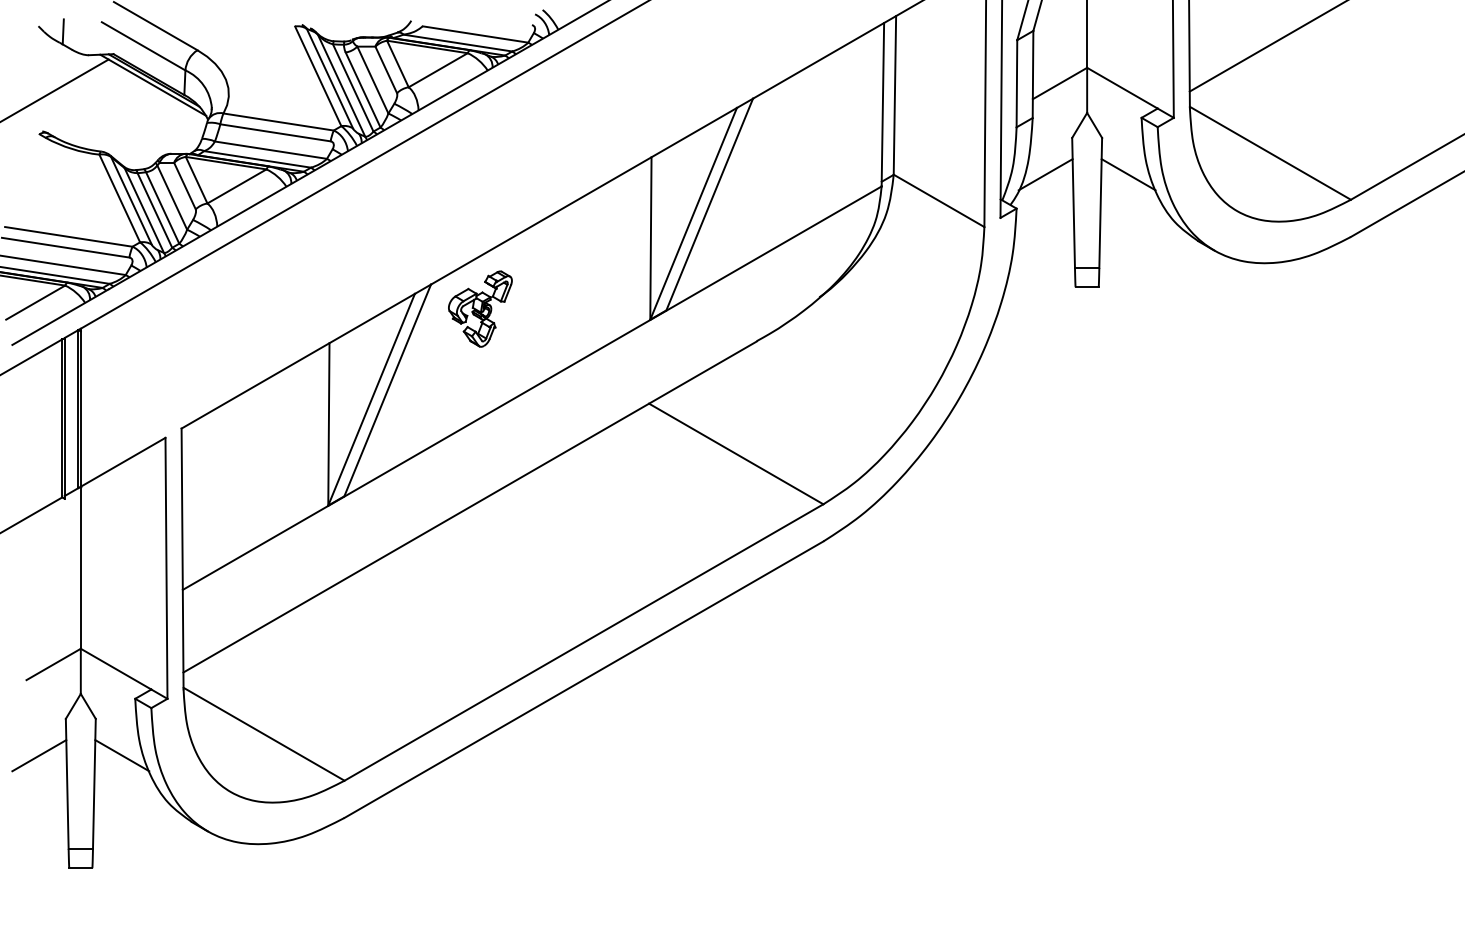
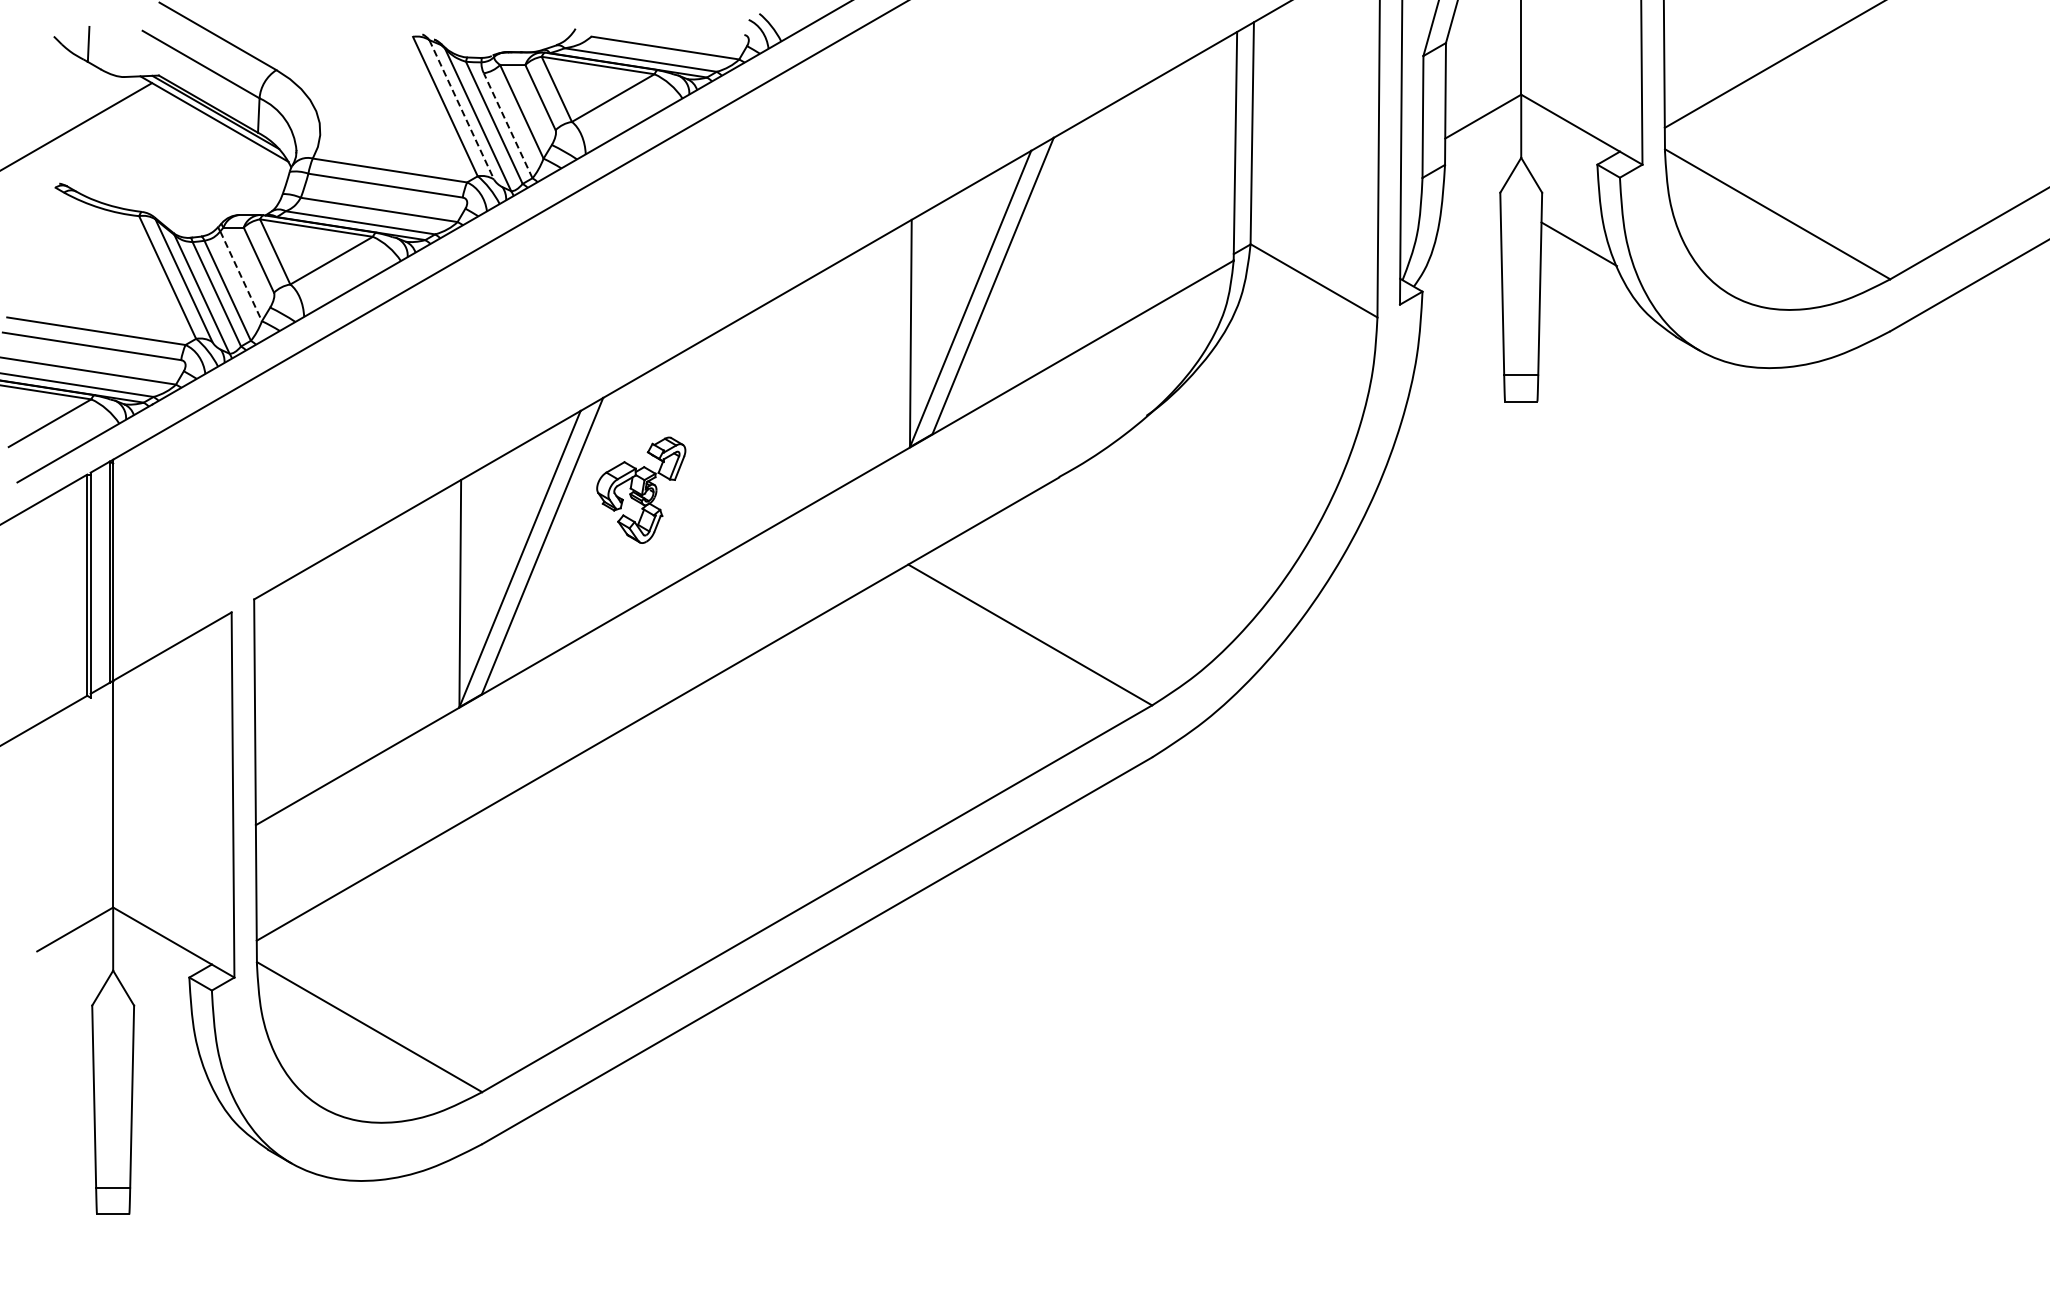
line: (329, 78) -> (461, 109), solid -> dashed
line: (363, 89) -> (508, 125), solid -> dashed
line: (1045, 174) -> (1462, 244), removed
line: (172, 197) -> (241, 276), solid -> dashed
part: (480, 308) -> (641, 489), moved
line: (38, 755) -> (54, 1056), removed
line: (121, 755) -> (170, 1056), removed

